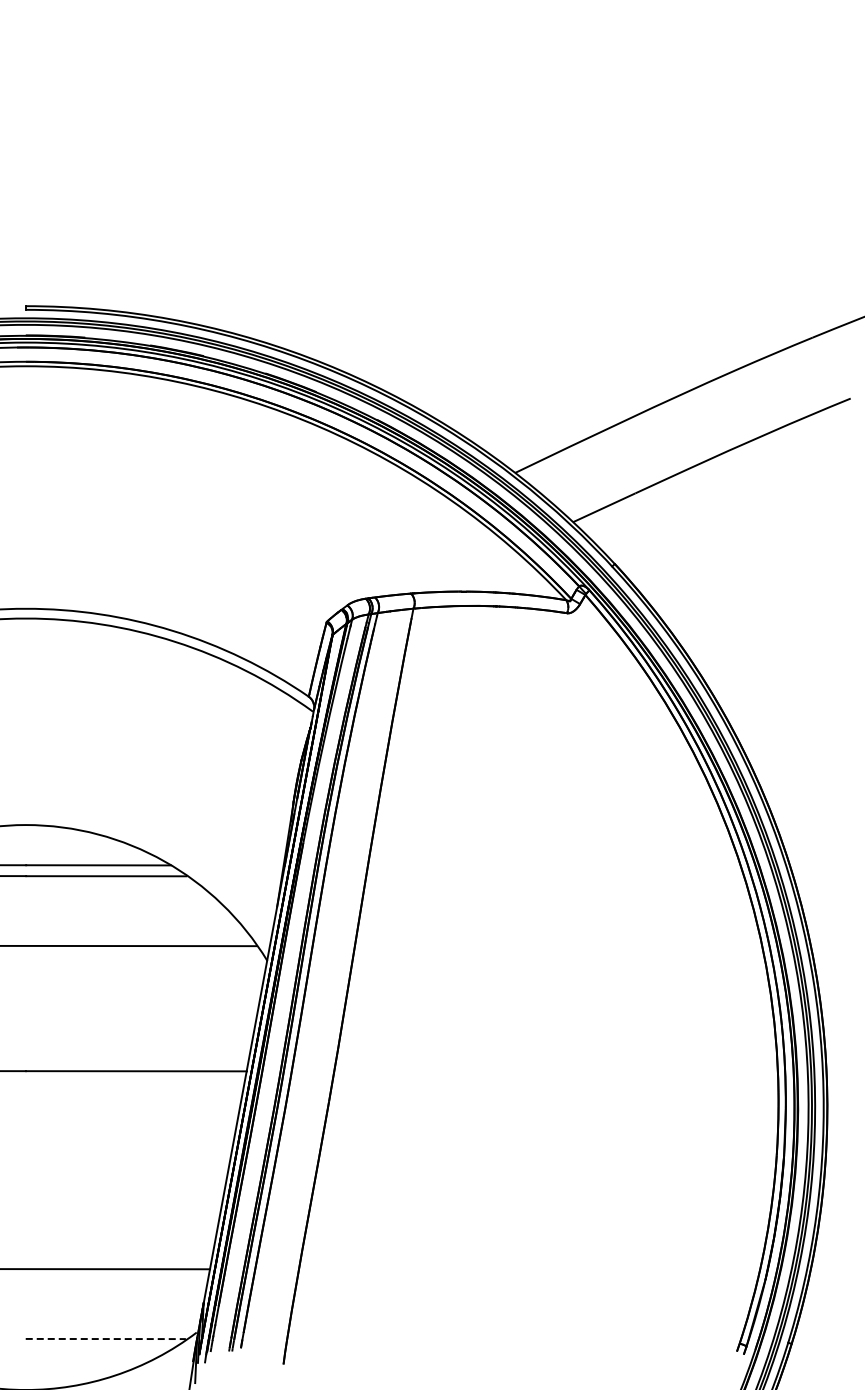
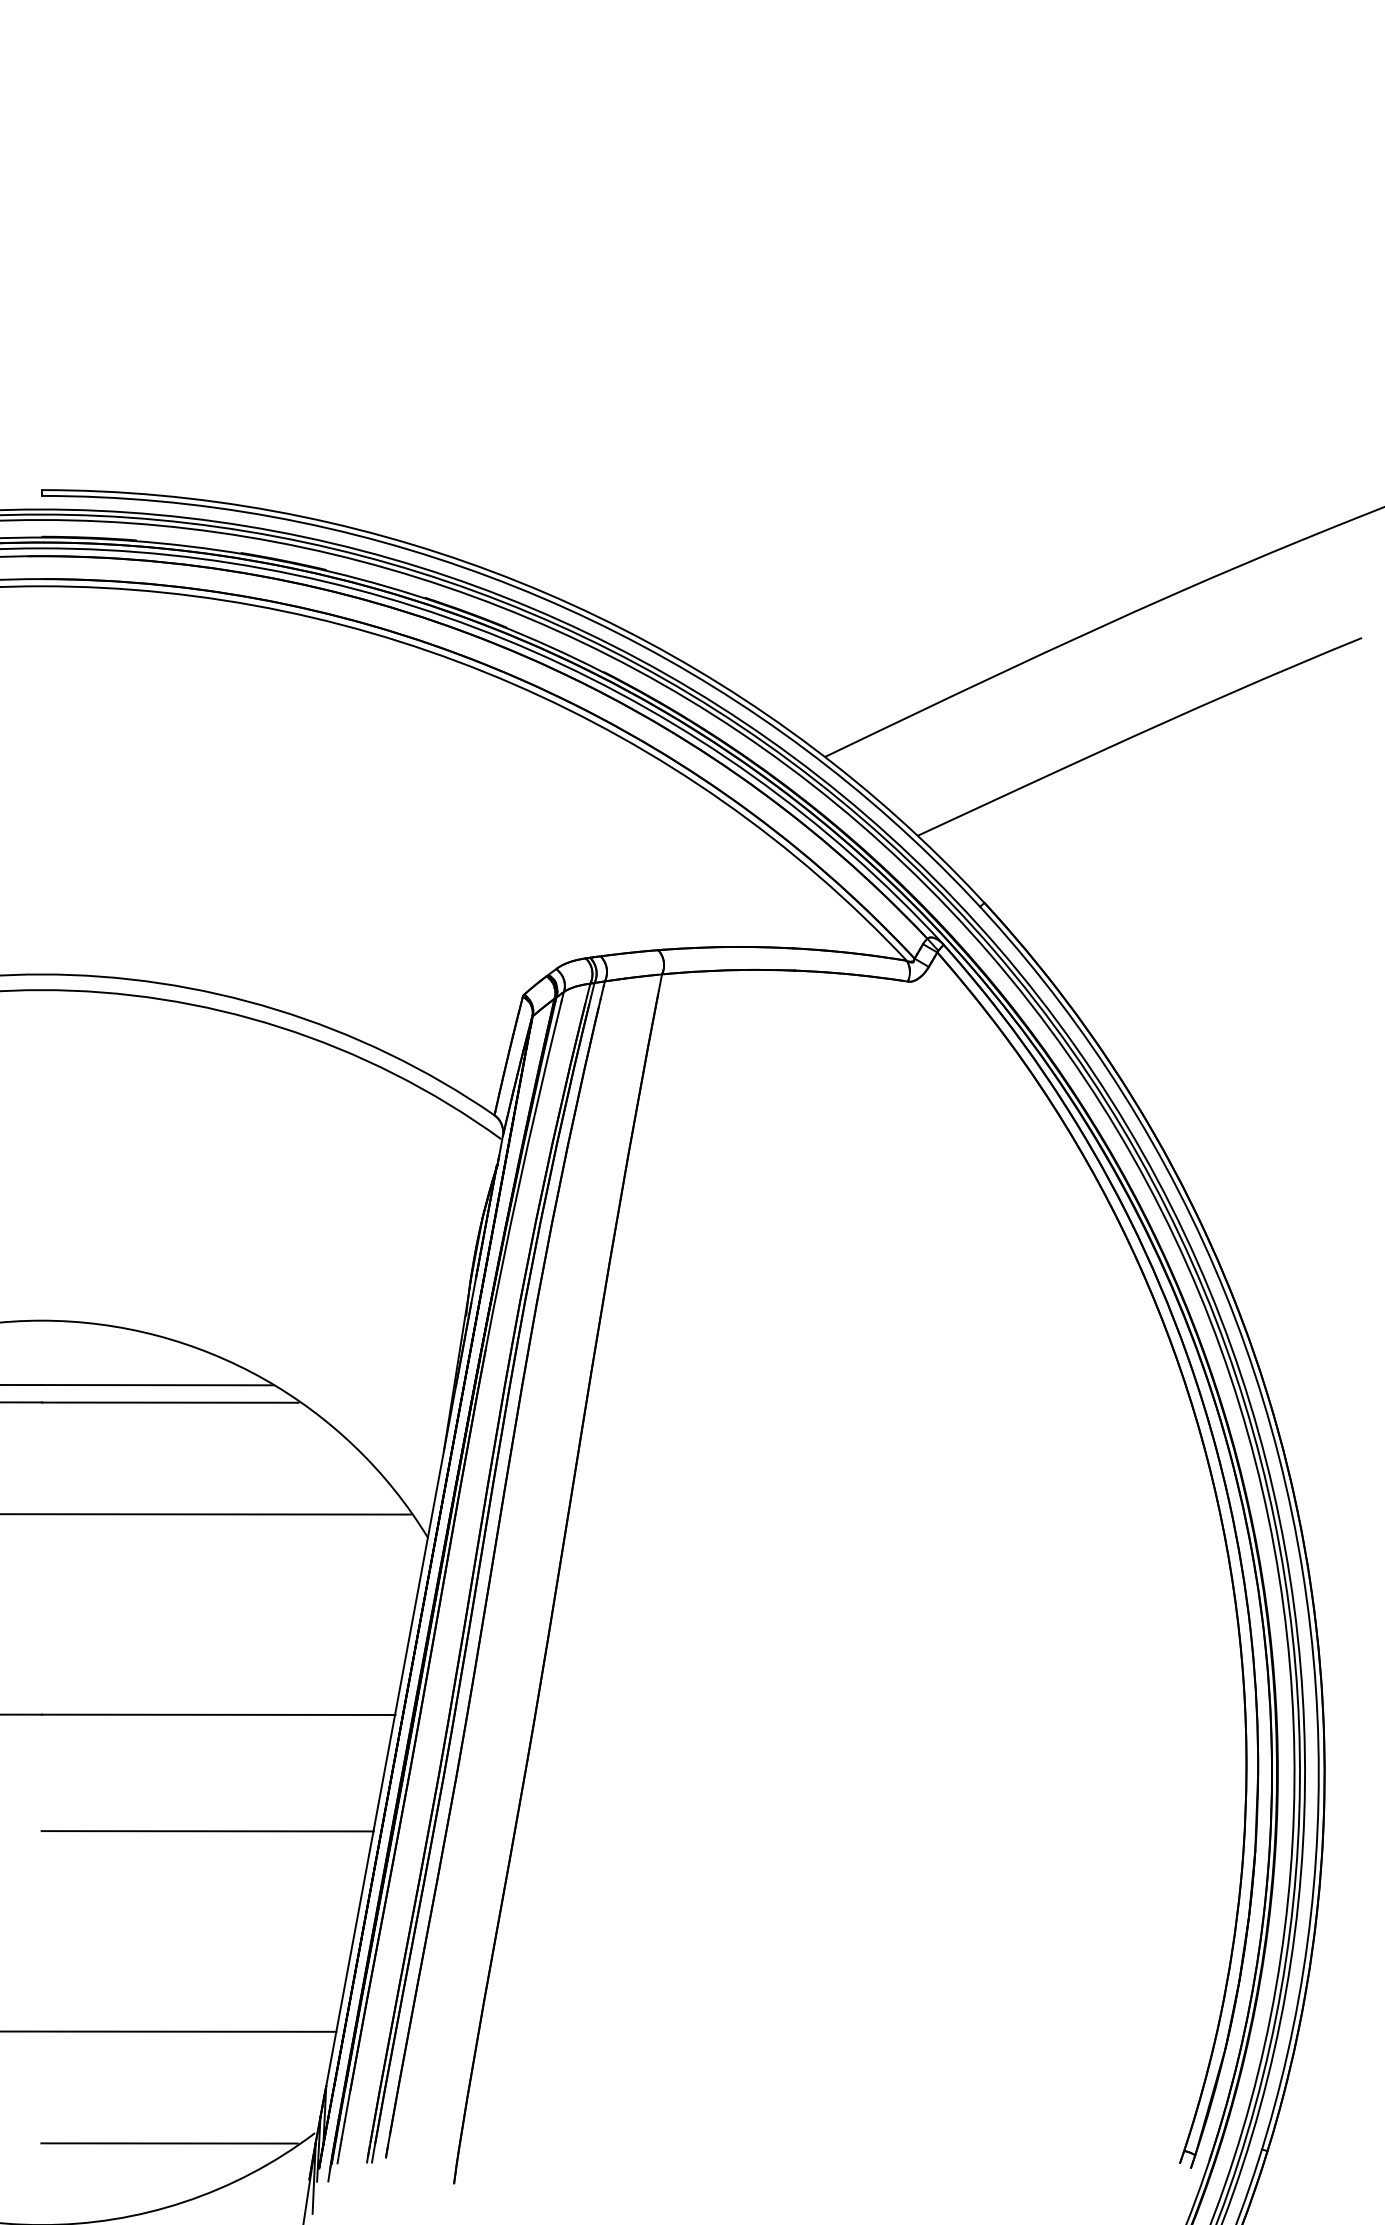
line: (129, 1143) -> (207, 1830), added
line: (106, 1339) -> (170, 2144), dashed -> solid

